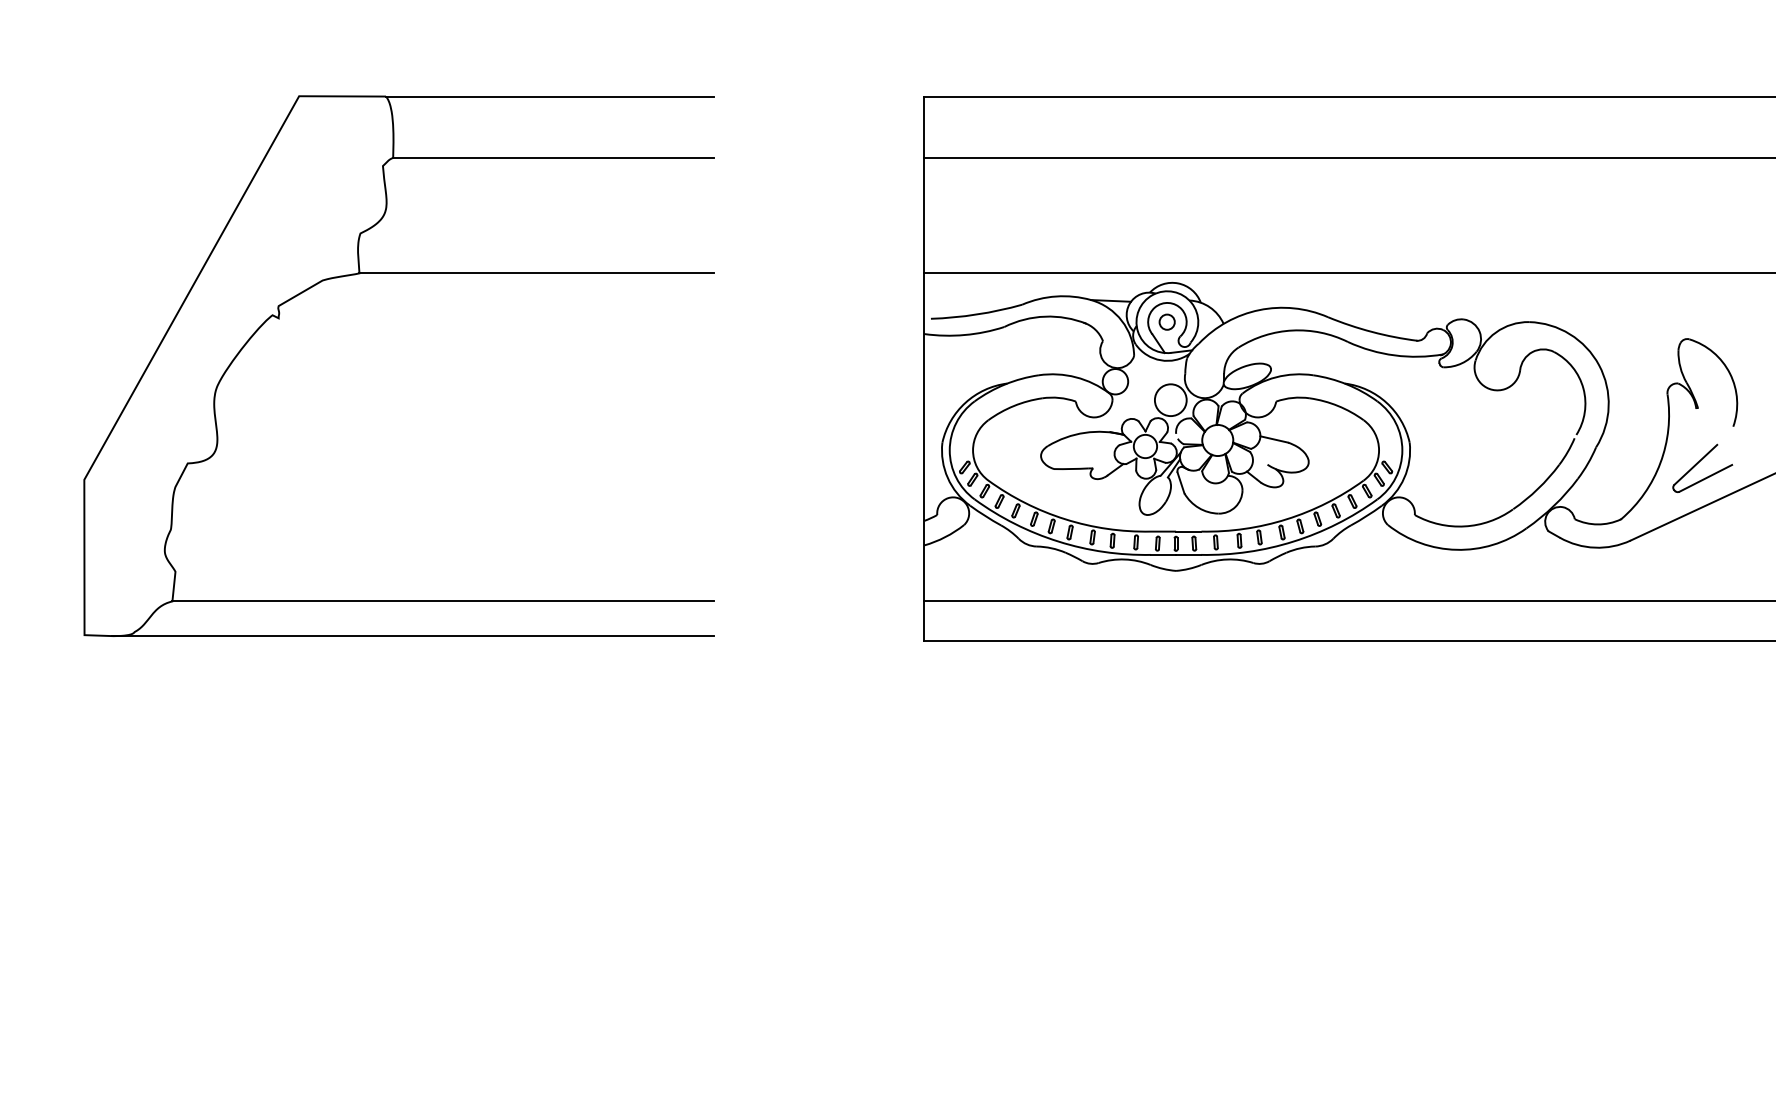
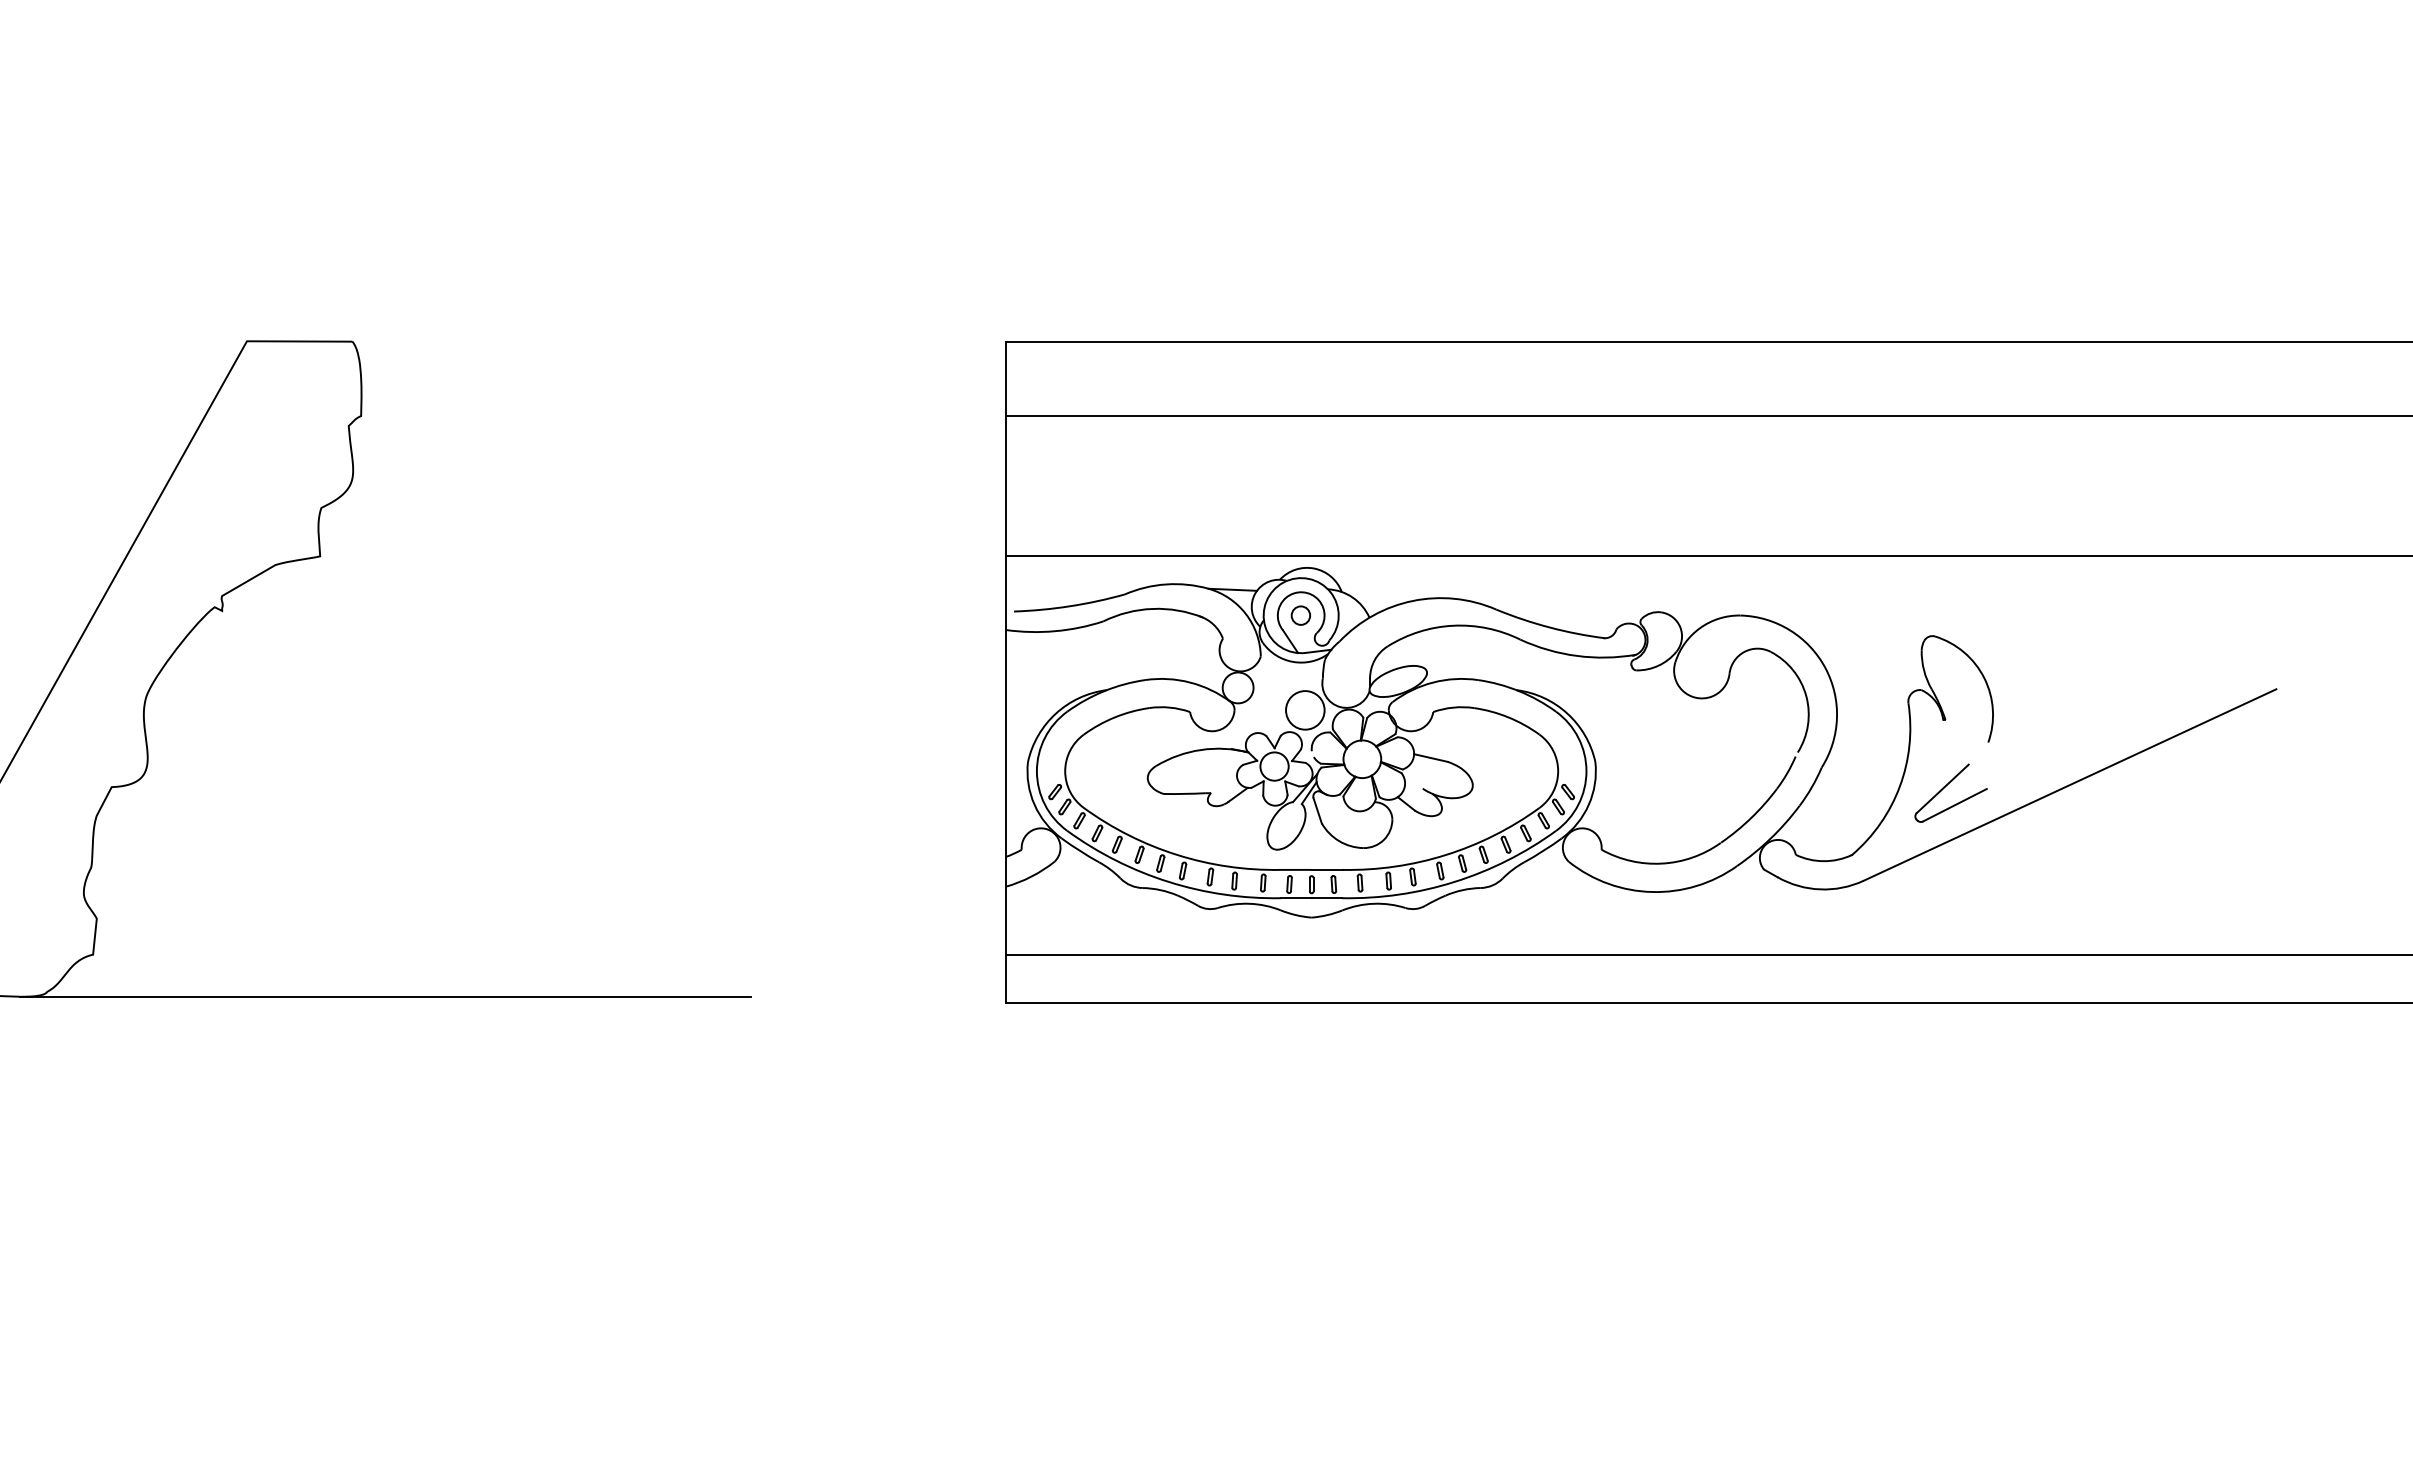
line: (549, 96) -> (551, 341), removed
line: (553, 158) -> (555, 416), removed
line: (536, 273) -> (535, 556), removed
line: (442, 601) -> (421, 954), removed

